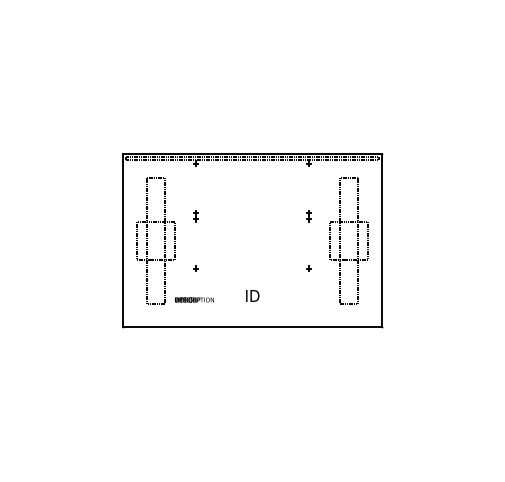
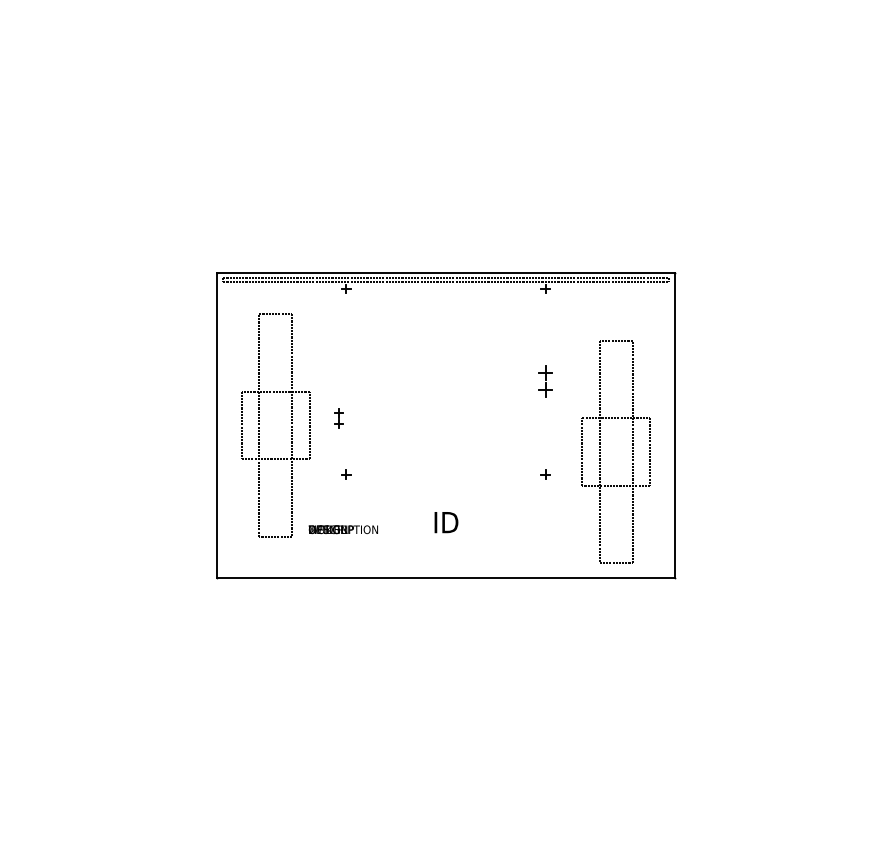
part: (195, 216) -> (338, 419), moved
part: (308, 216) -> (544, 382), size x1.6
part: (340, 239) -> (601, 449), moved

